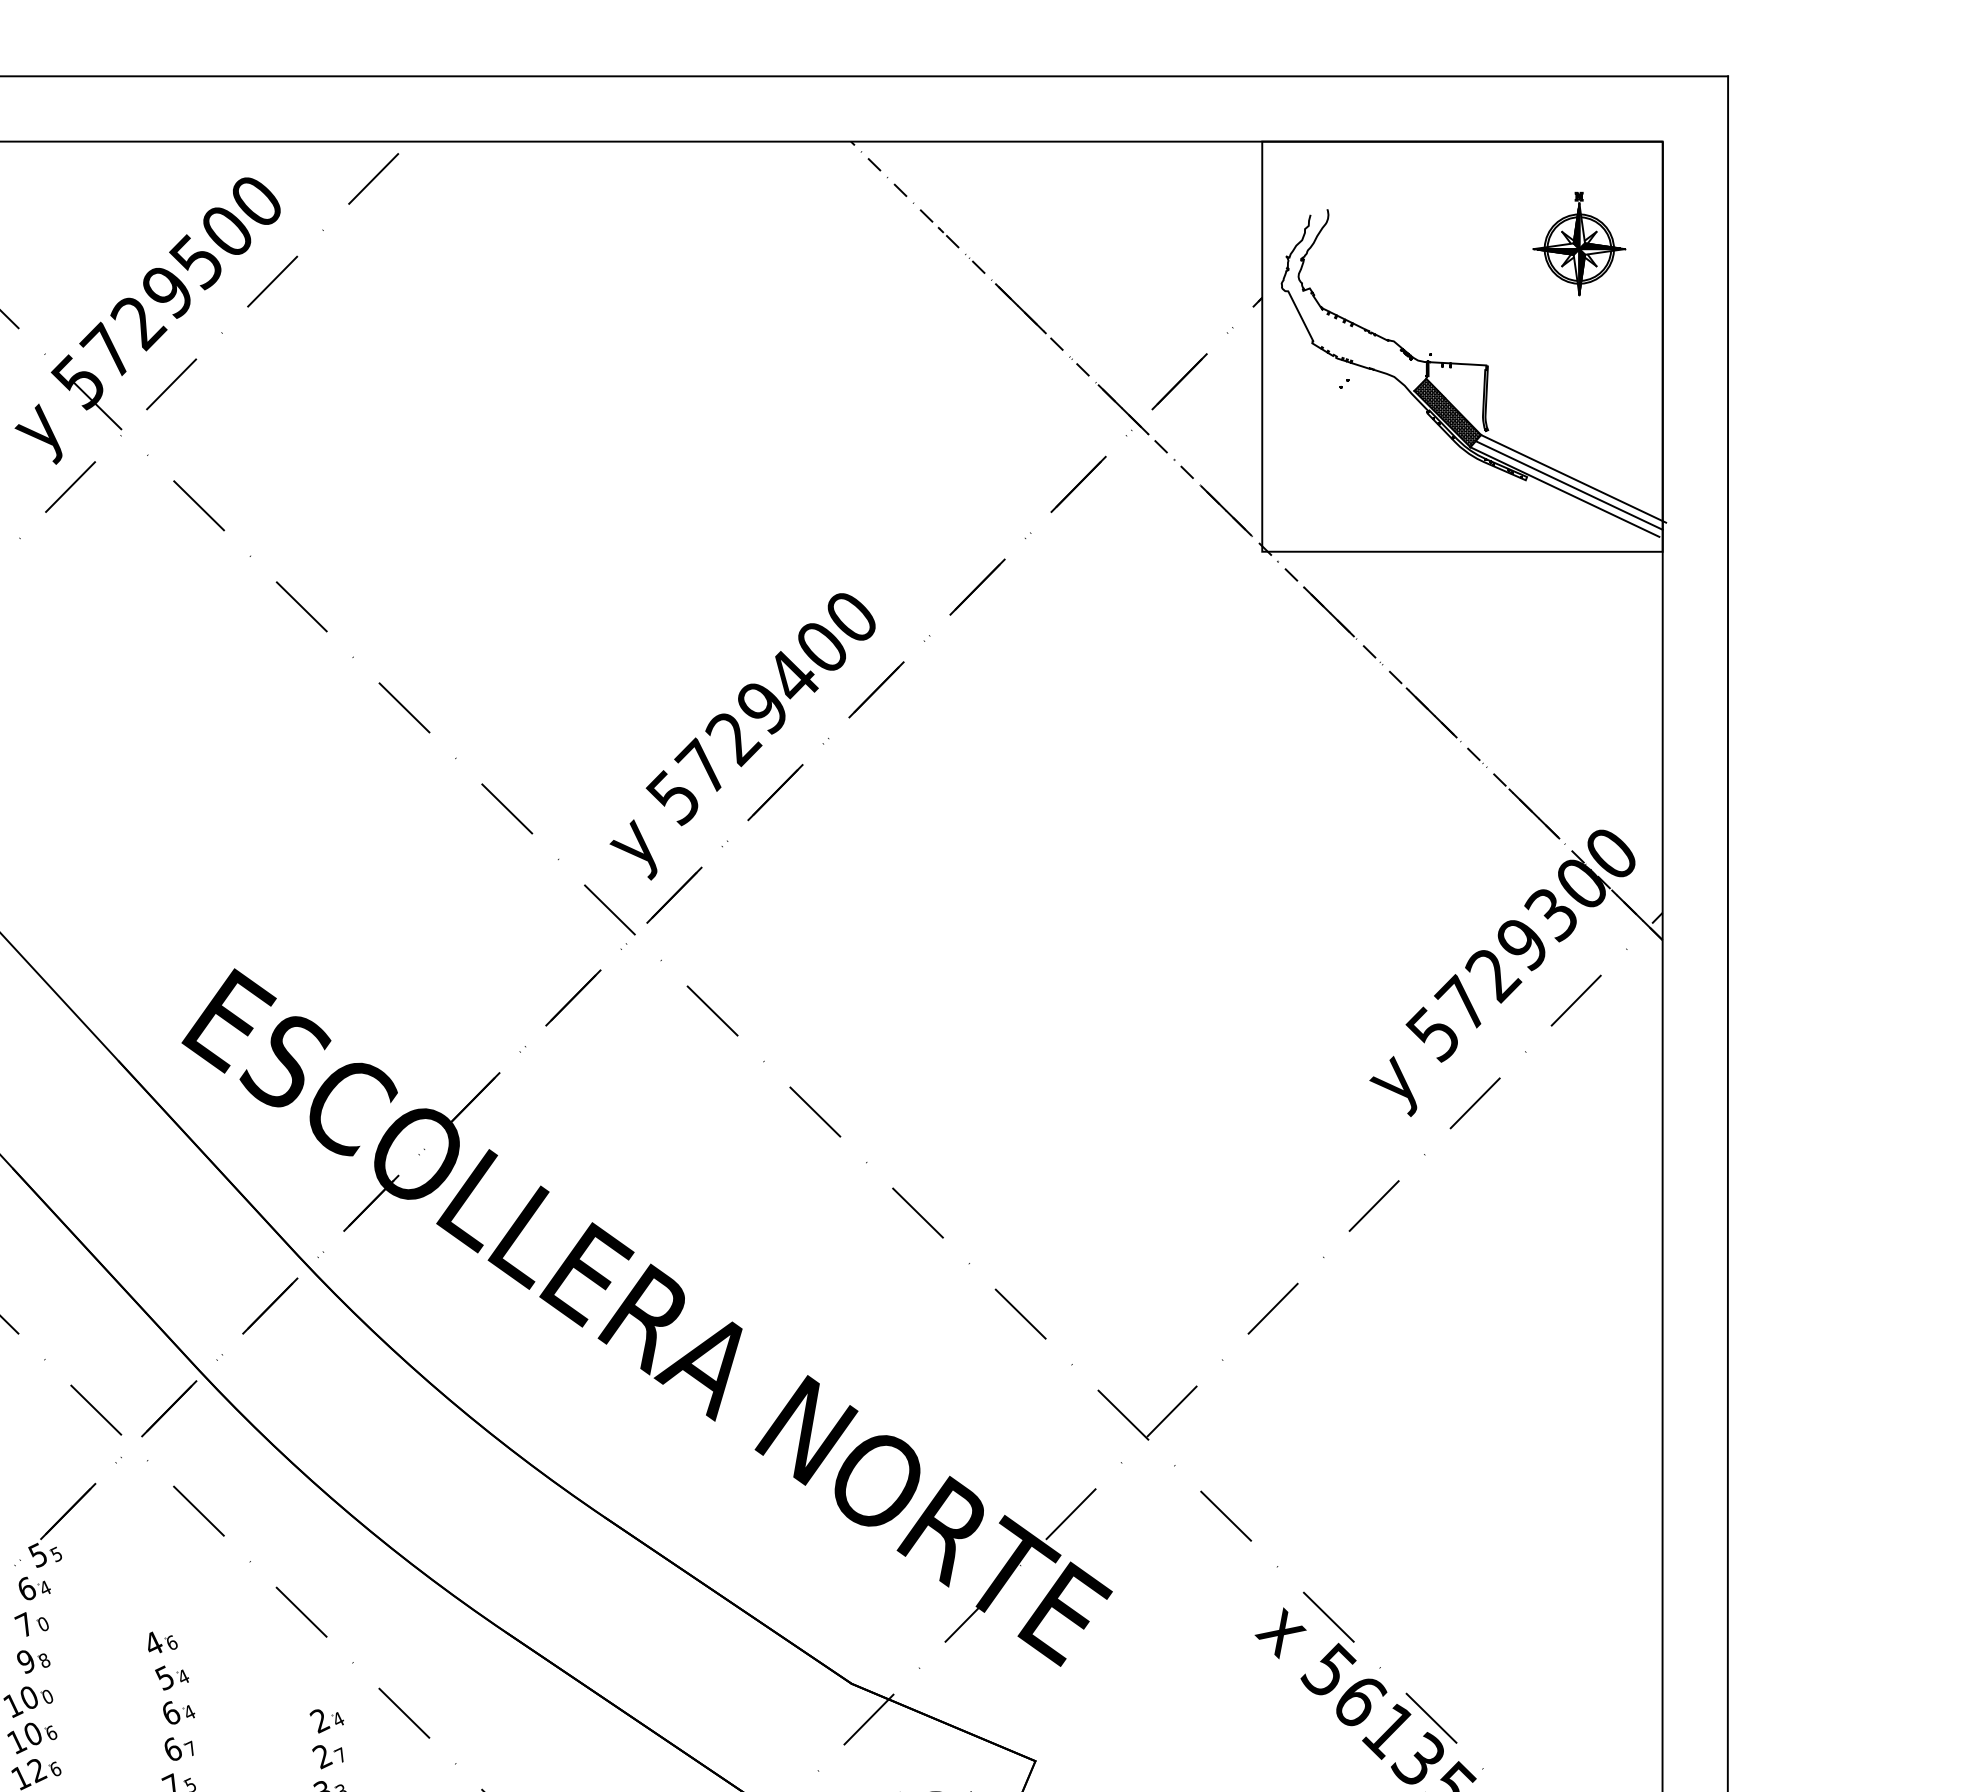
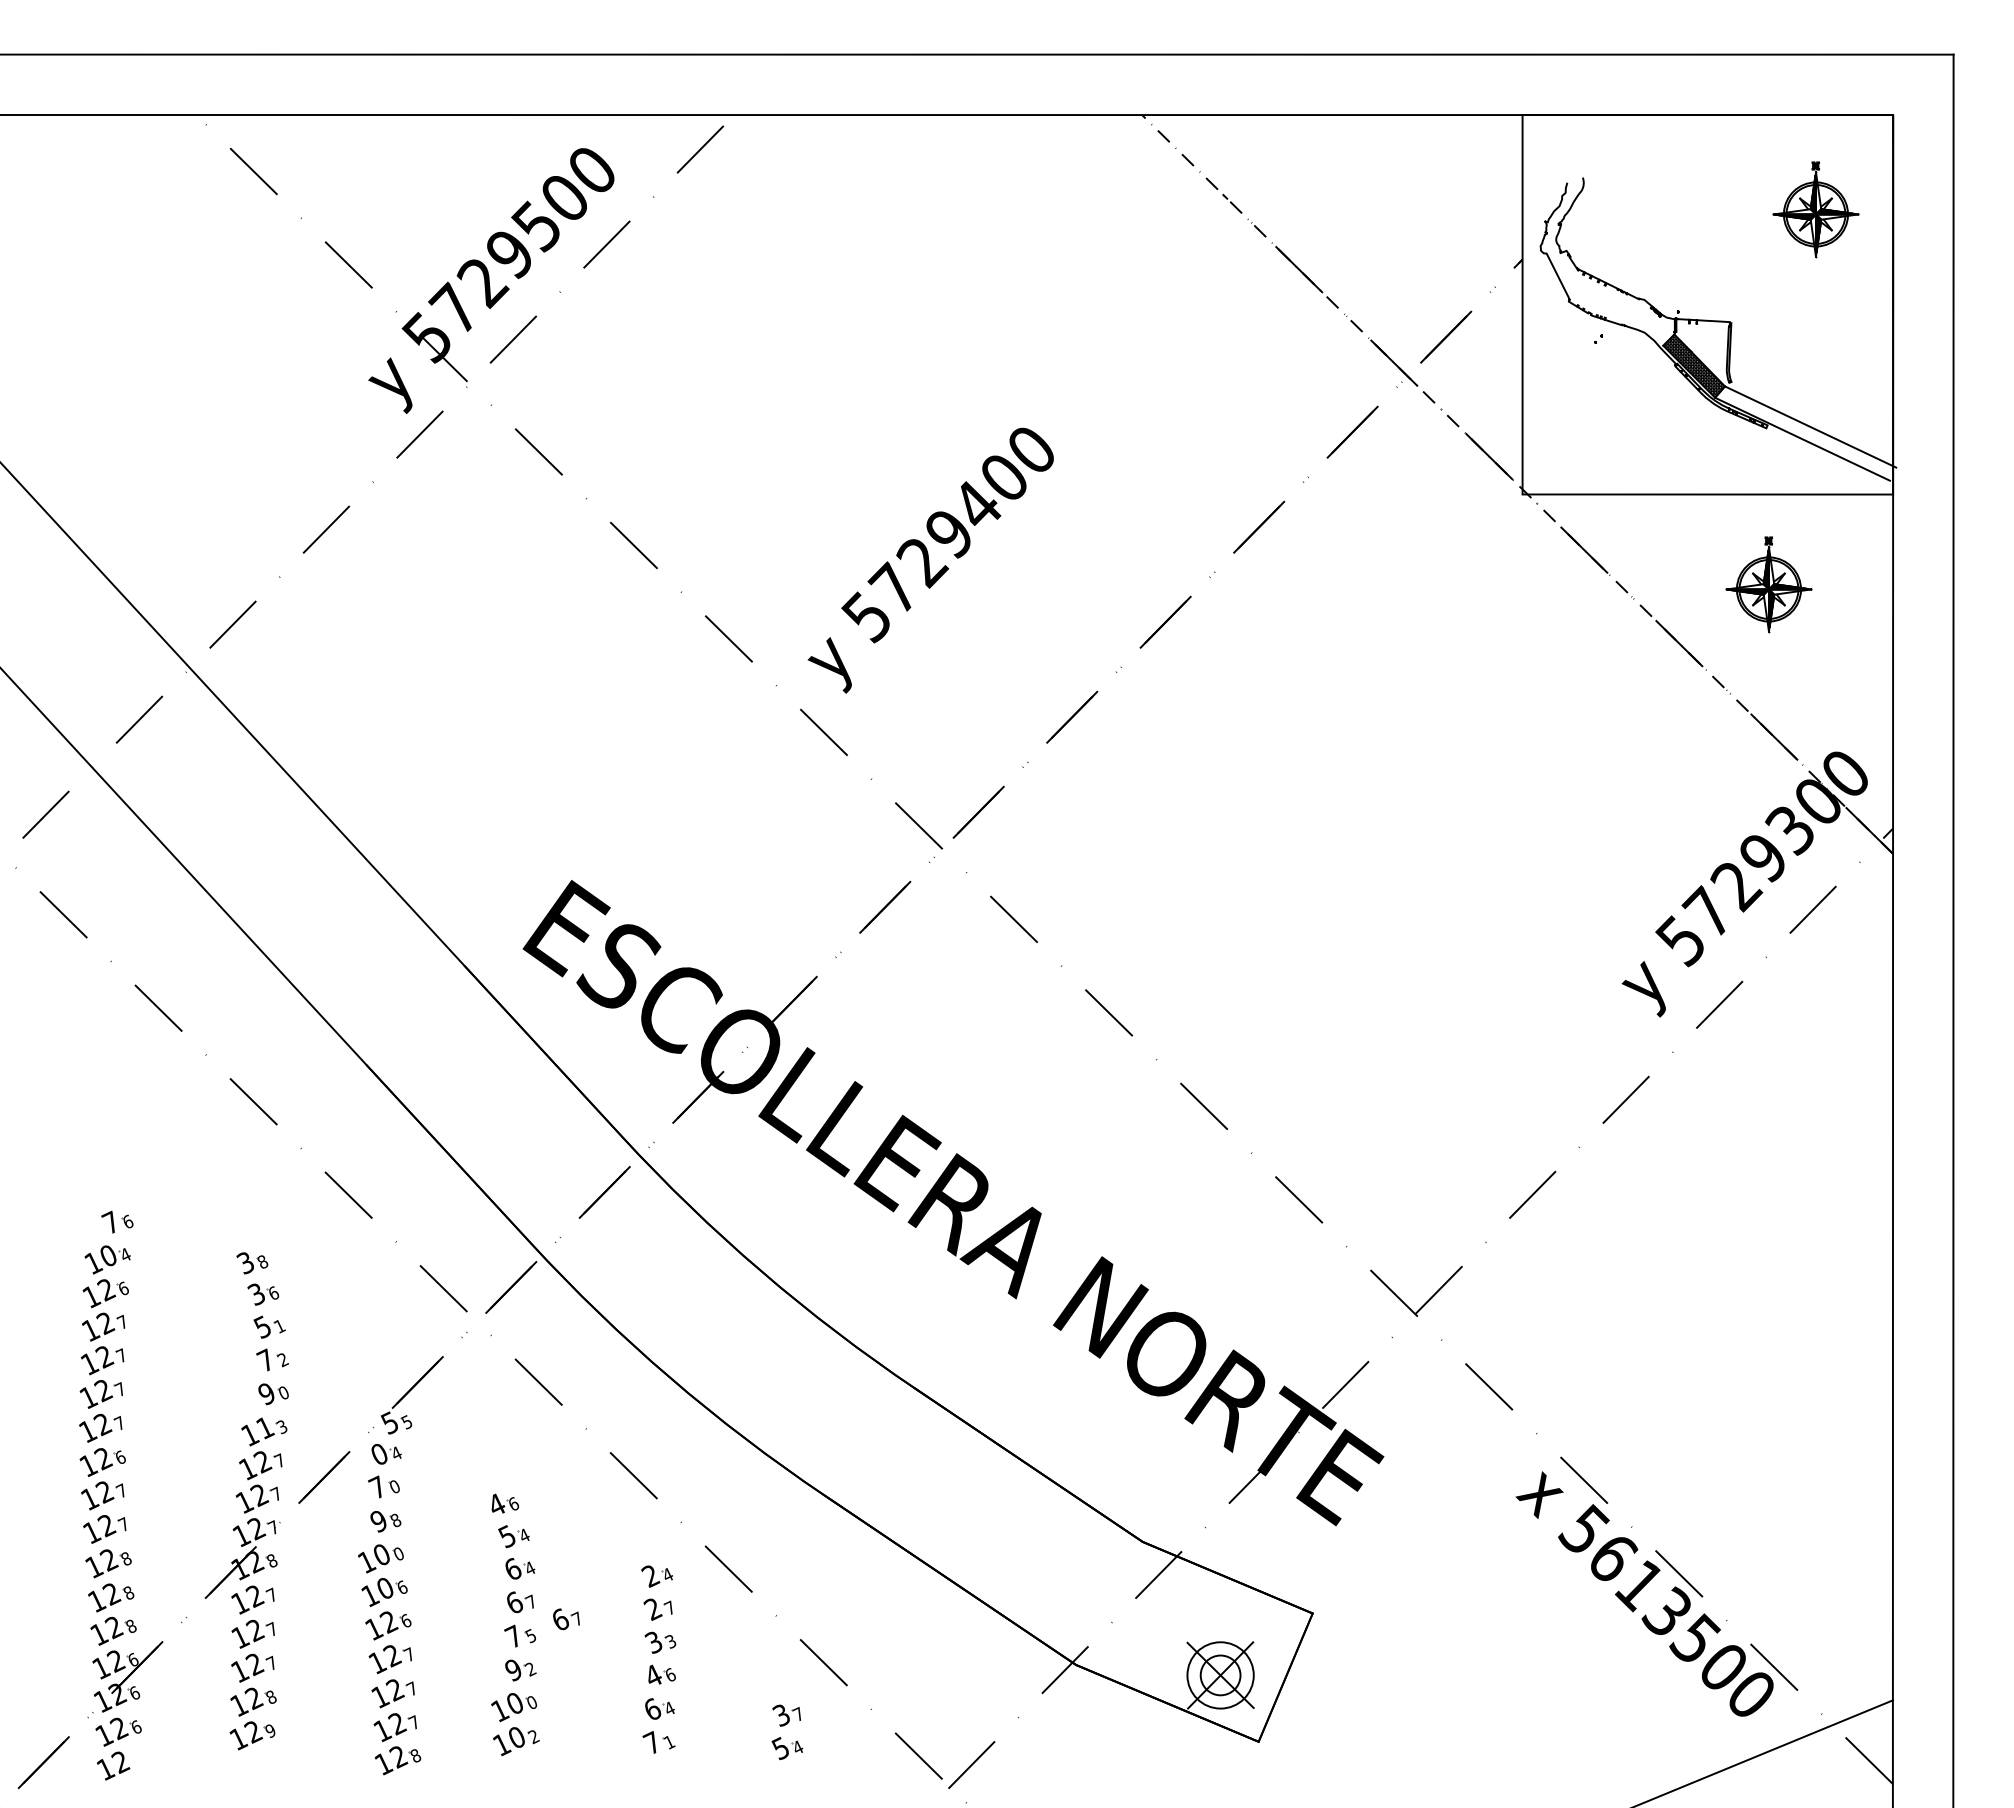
line: (1569, 485) -> (1806, 433), removed
part: (1528, 649) -> (1768, 584), added
text: (742, 736) -> (930, 560), moved
text: (26, 1588) -> (379, 1453), 6 -> 0
part: (228, 1767) -> (566, 1619), added

